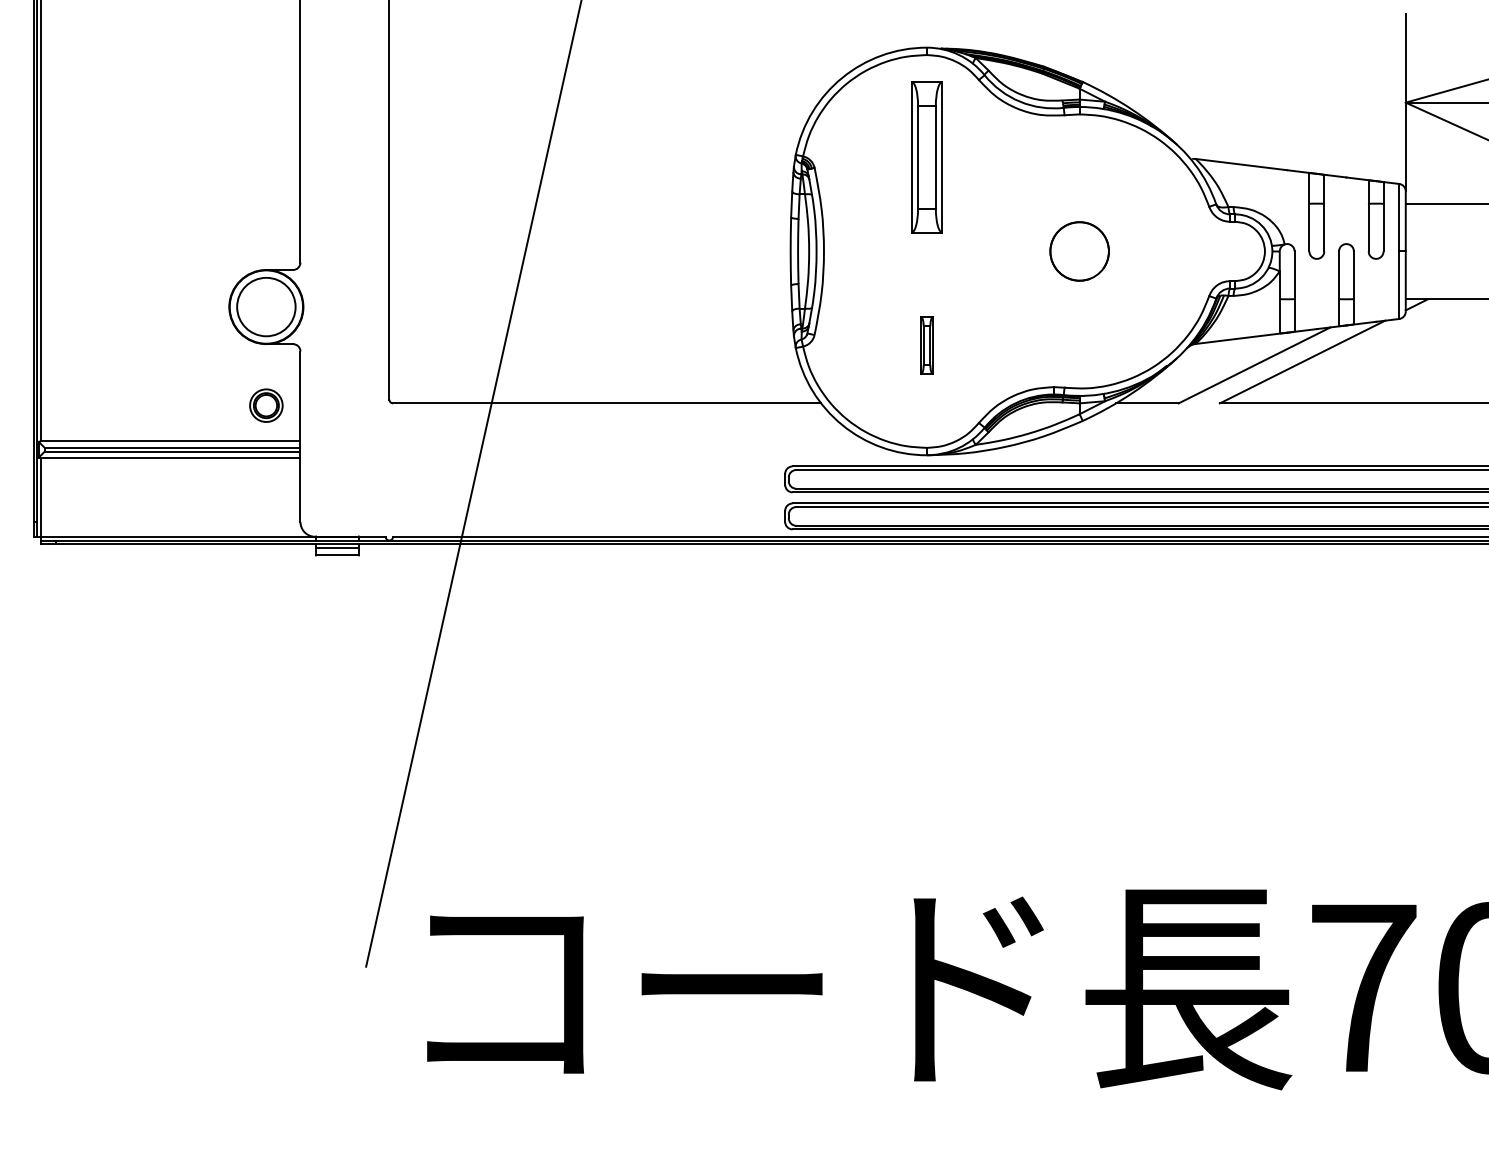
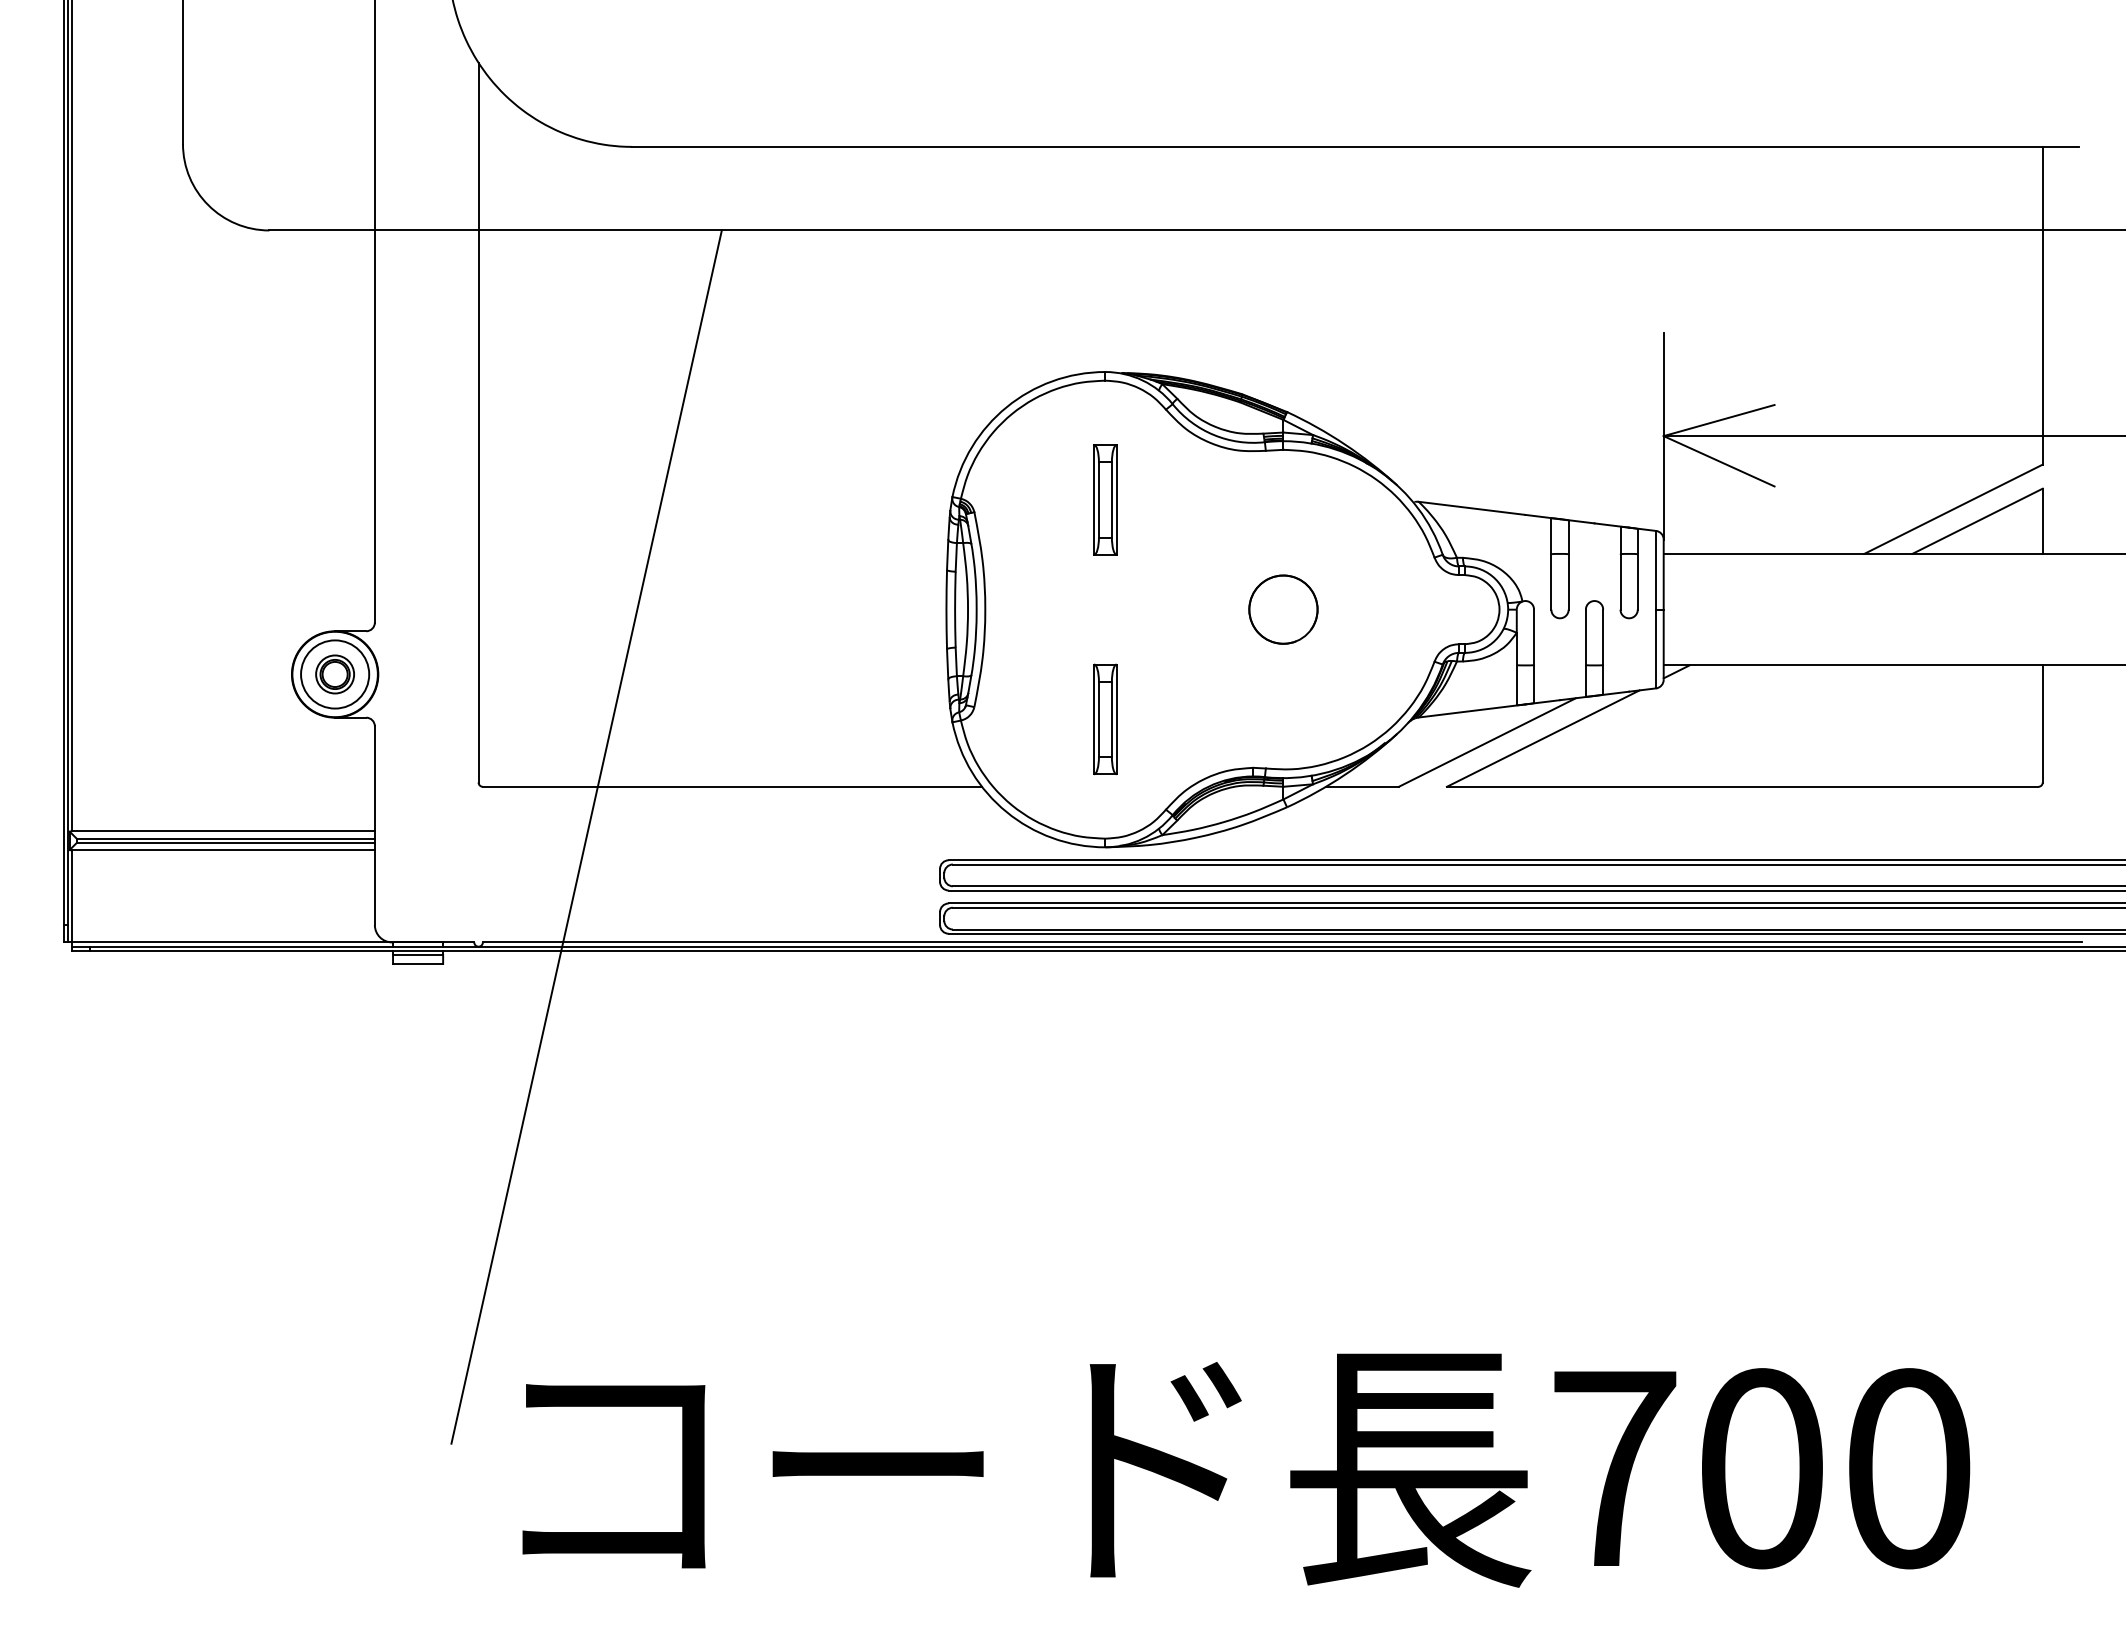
part: (927, 156) -> (1105, 499), size x0.62
part: (927, 345) -> (1105, 719), size x1.67
part: (265, 405) -> (334, 674), moved

